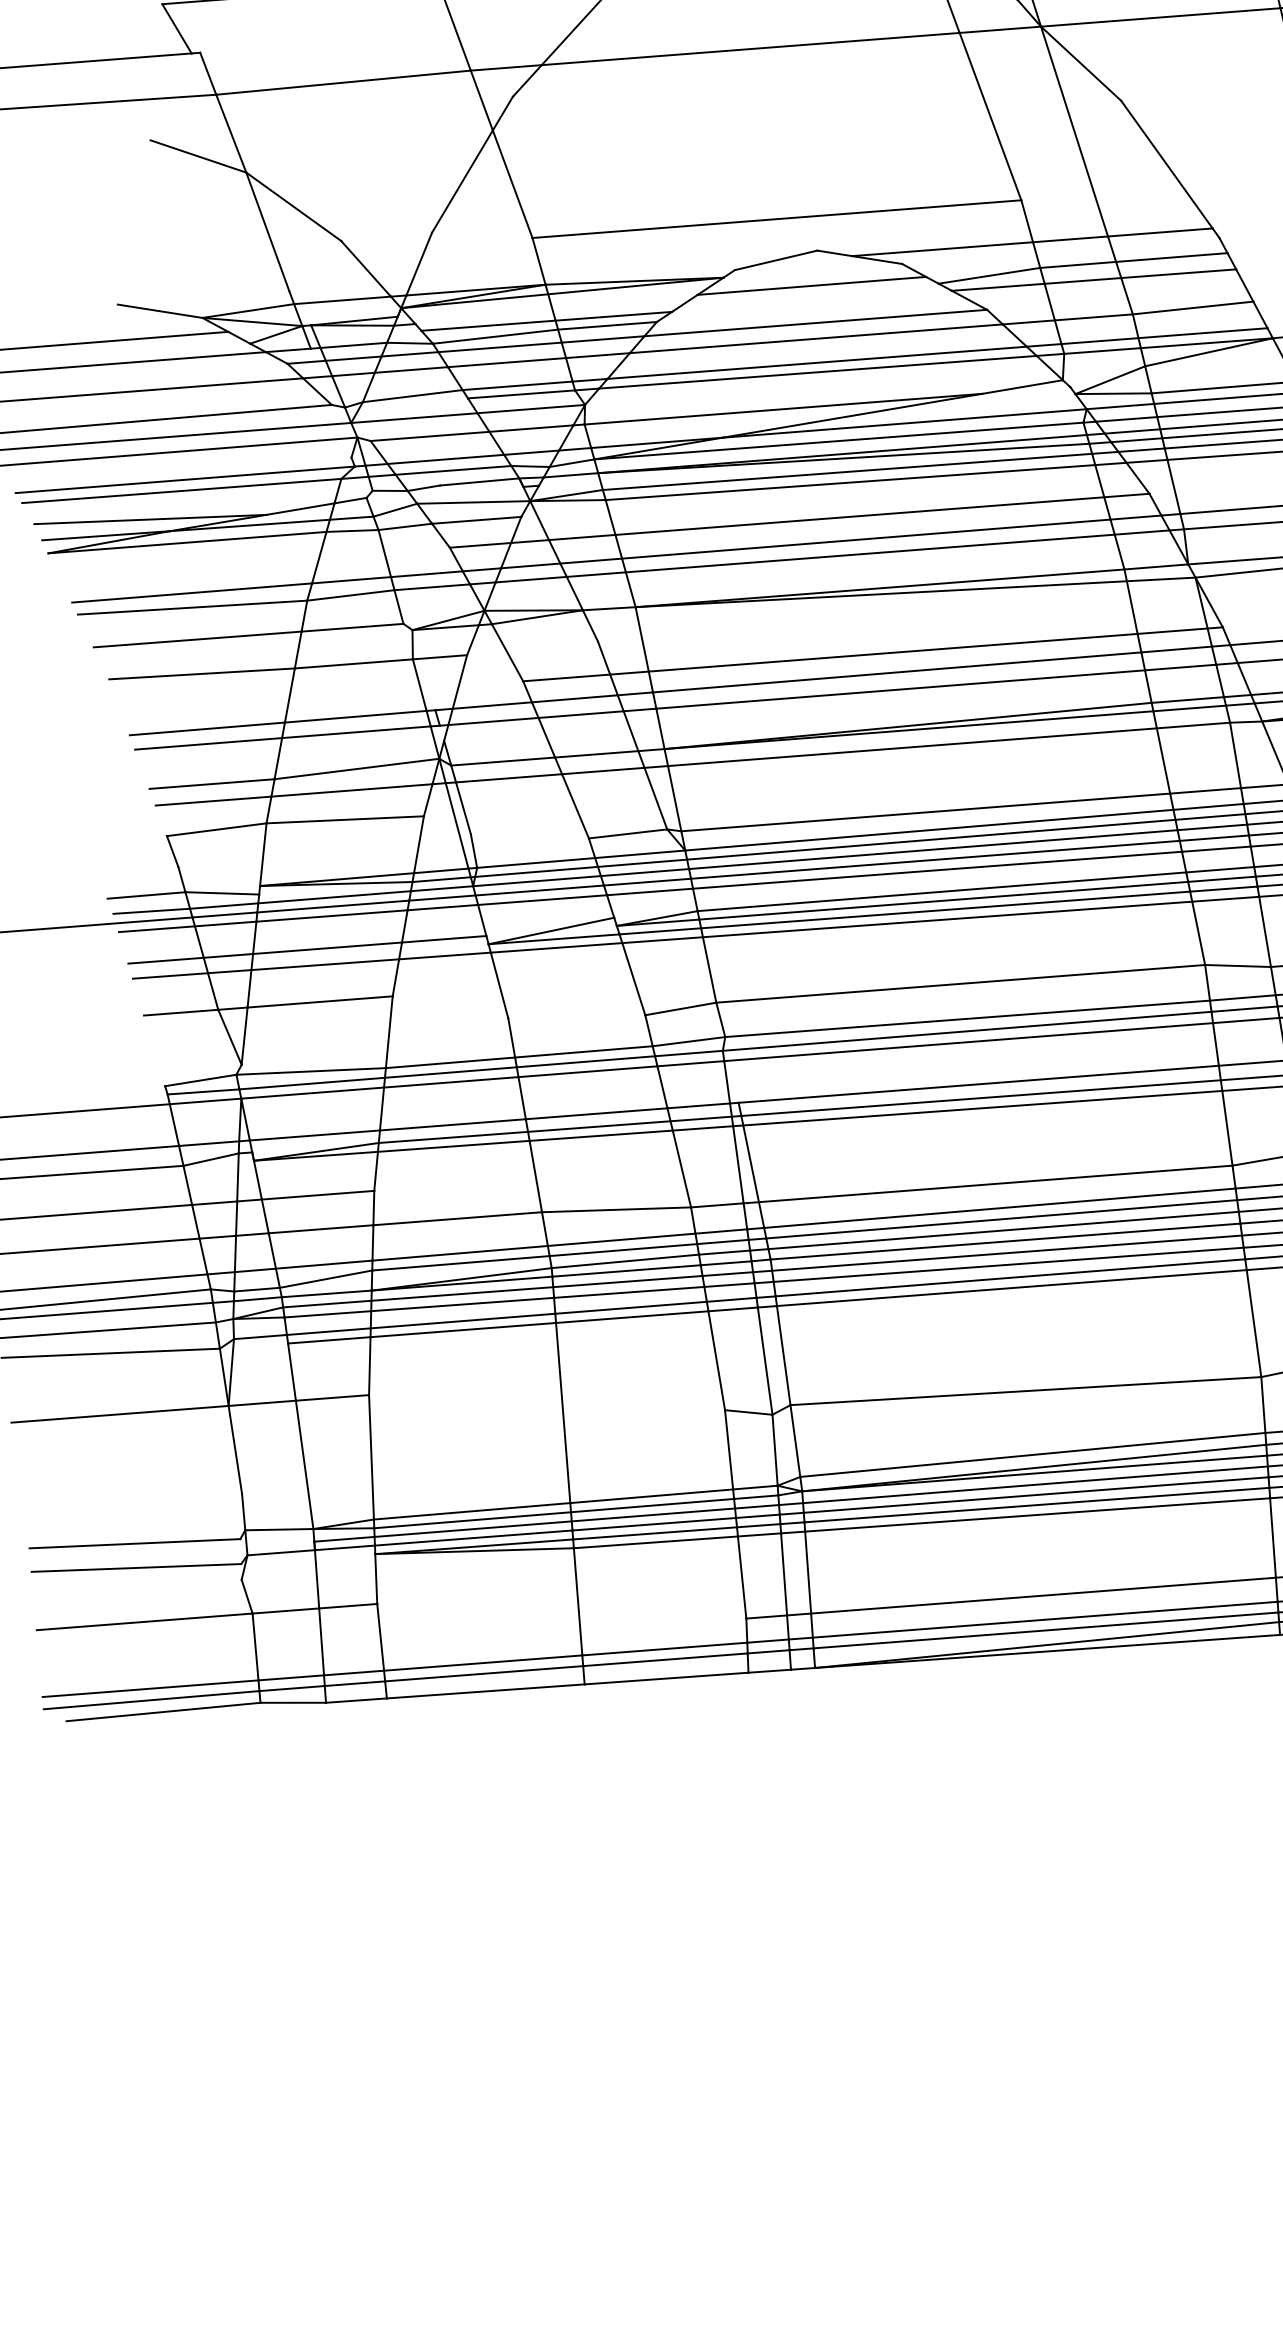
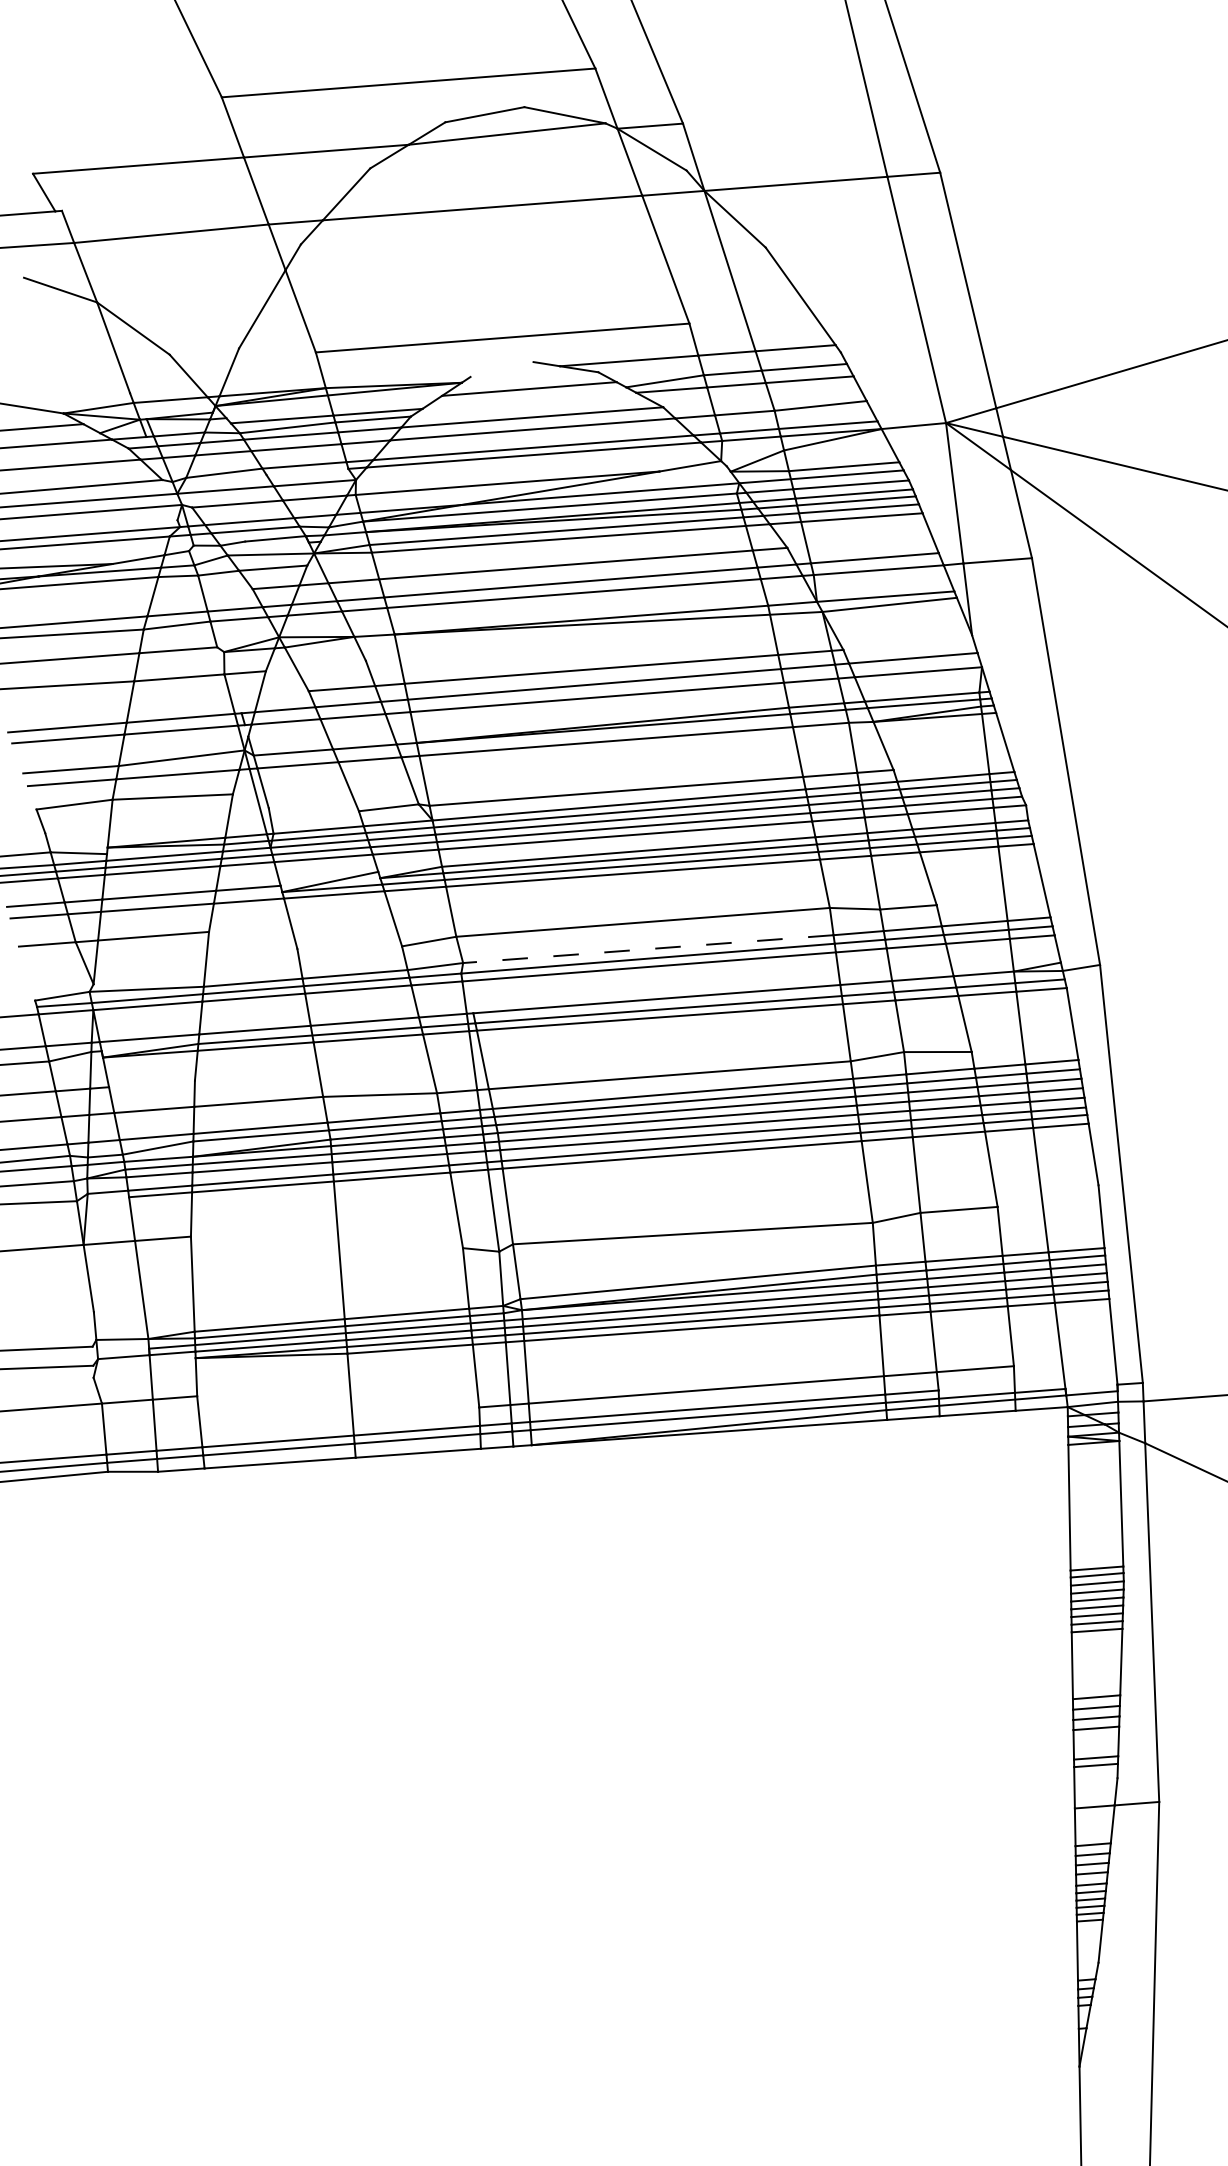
line: (775, 260) -> (501, 369), removed
line: (521, 393) -> (307, 471), removed
line: (967, 1019) -> (648, 949), solid -> dashed
line: (317, 1194) -> (151, 1083), removed

